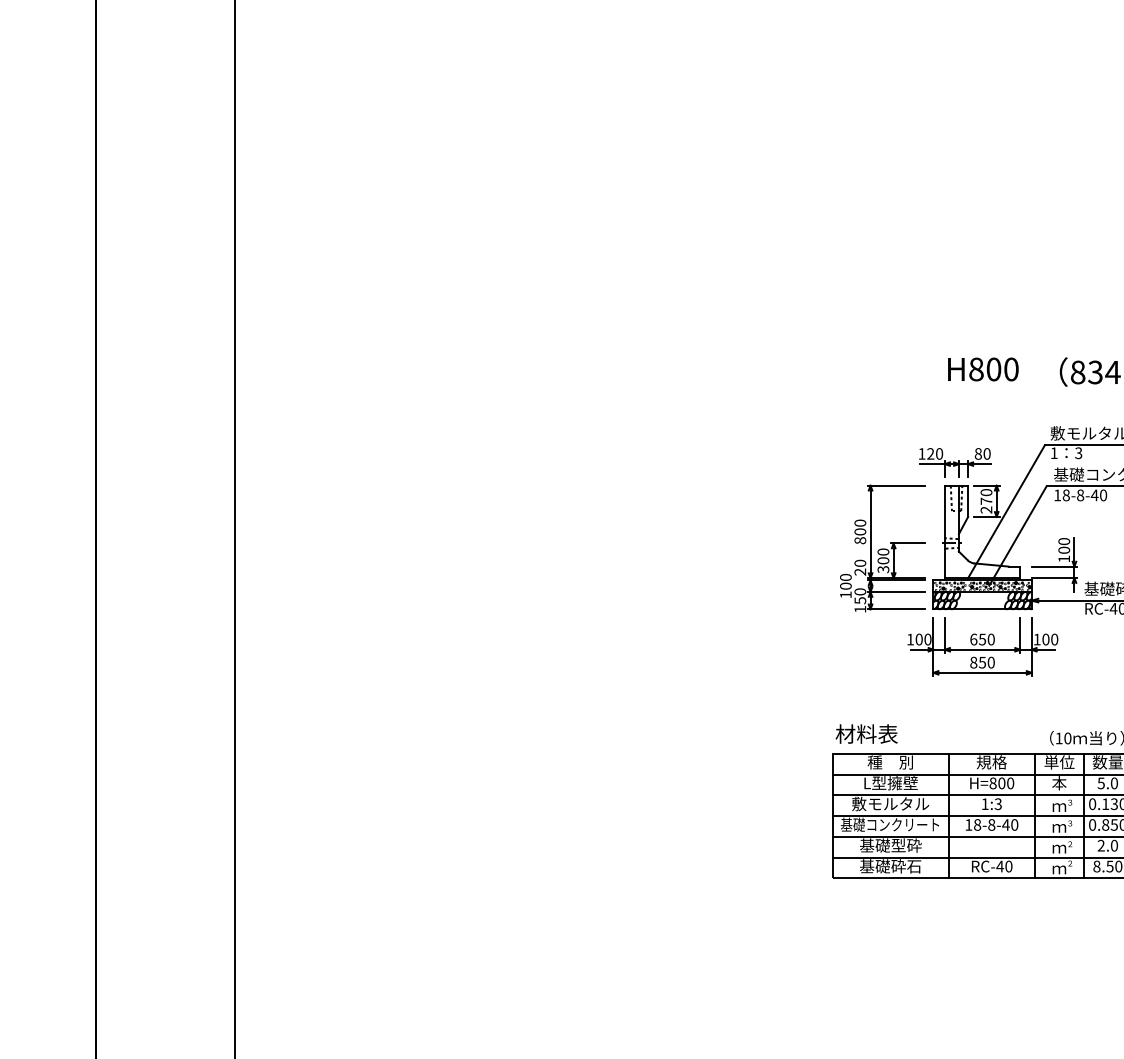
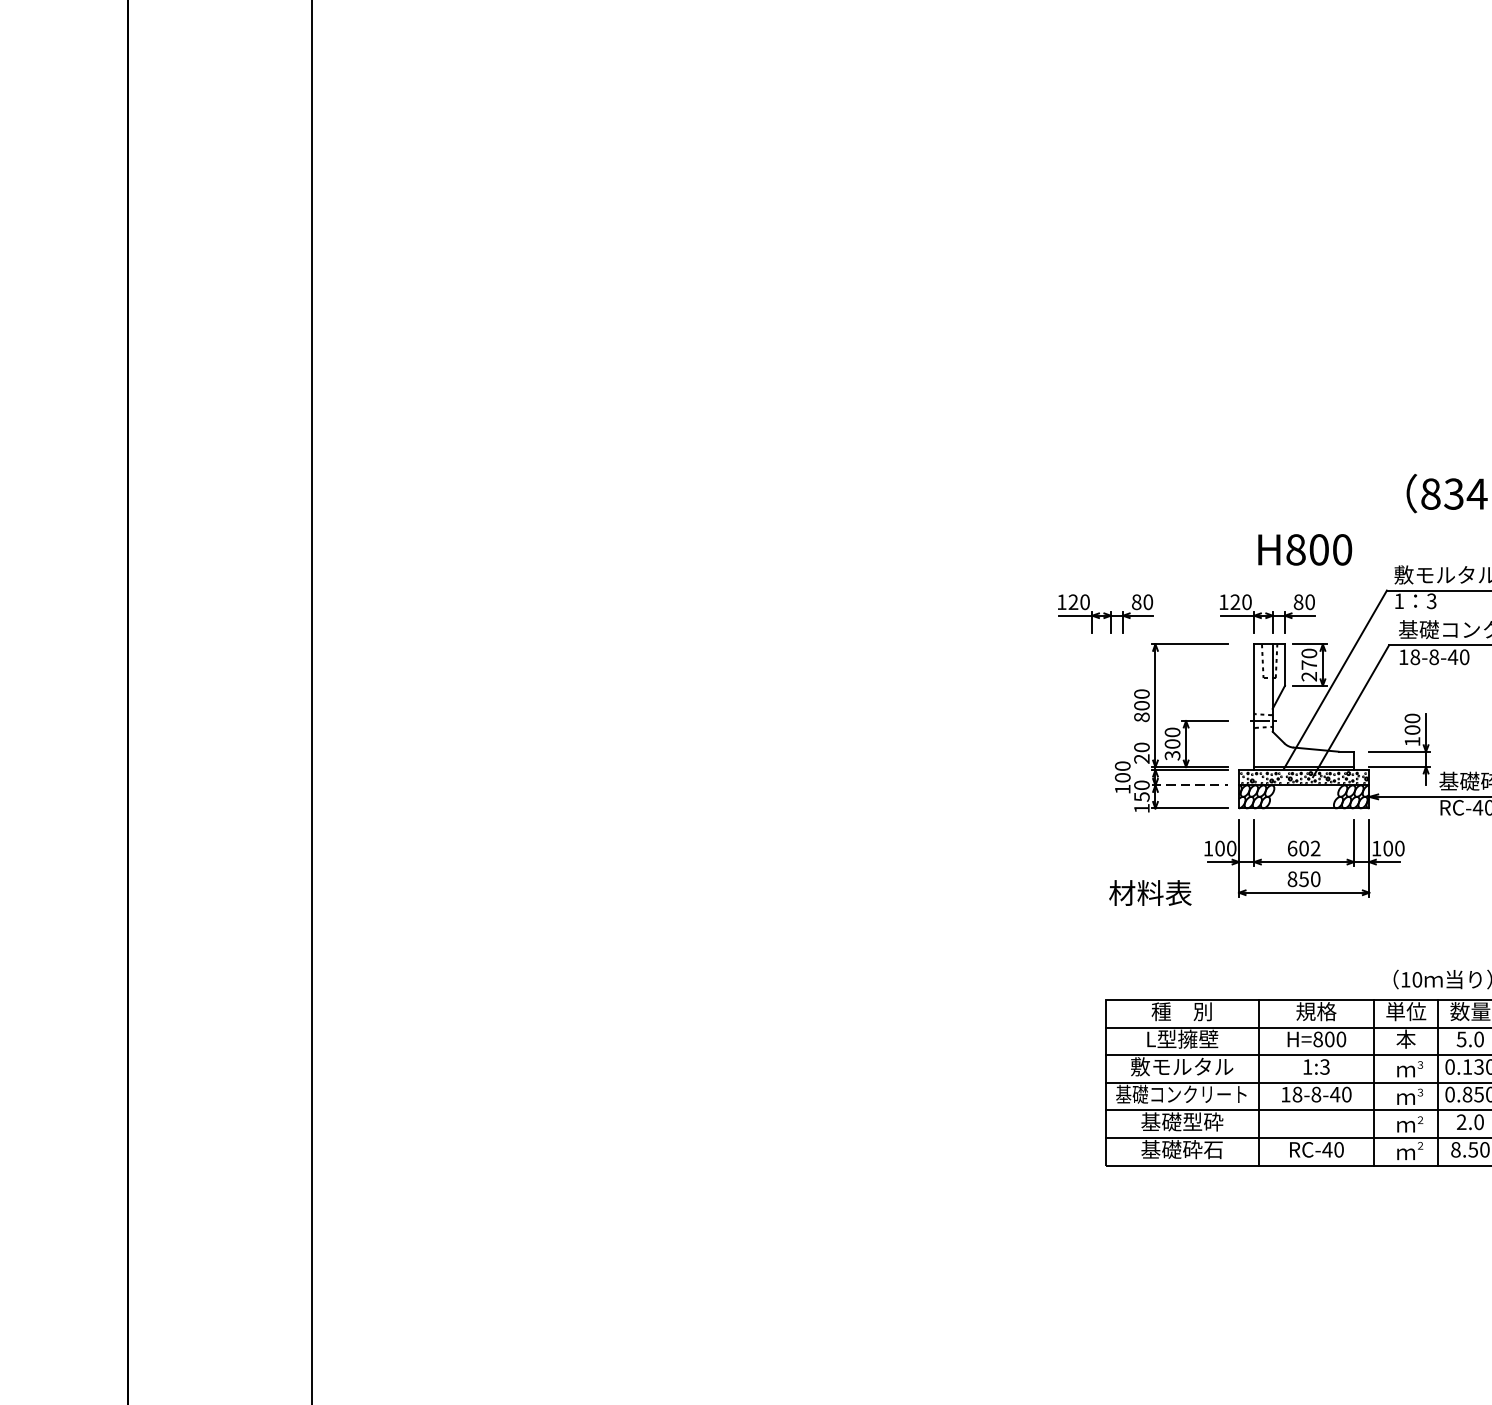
text: (983, 369) -> (1305, 549), moved
part: (833, 462) -> (1106, 613), added
line: (896, 592) -> (1189, 786), solid -> dashed
text: (986, 639) -> (1309, 848), 650 -> 602
text: (866, 733) -> (1150, 892), moved

